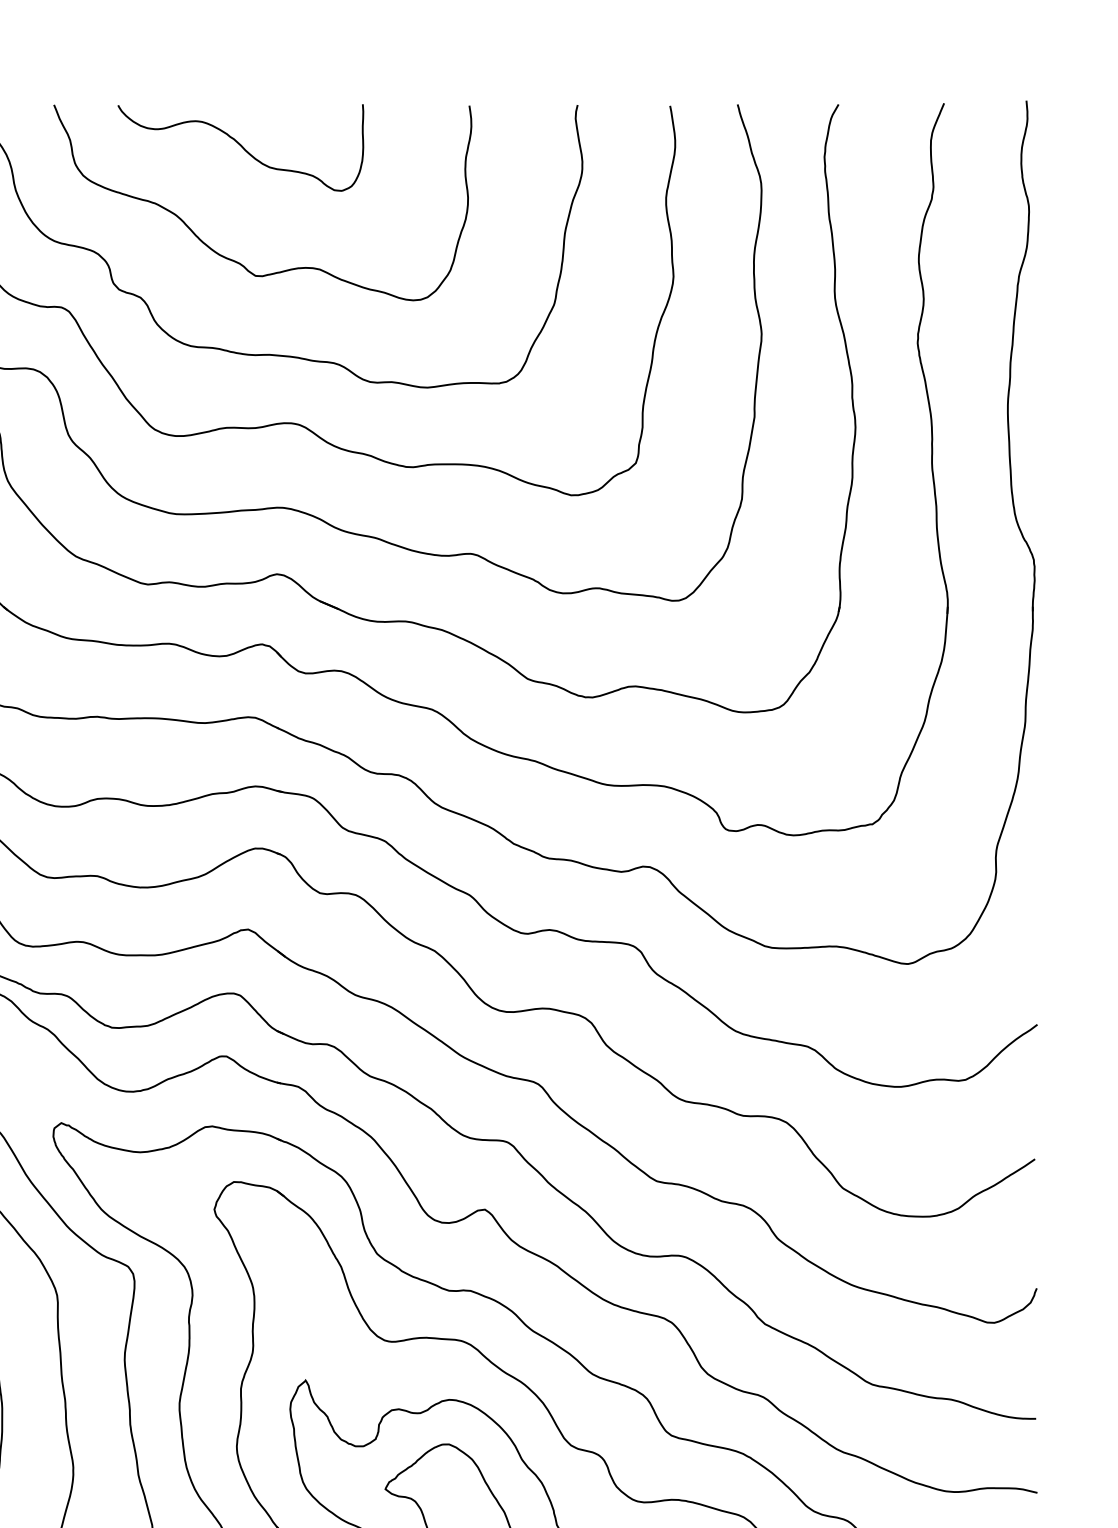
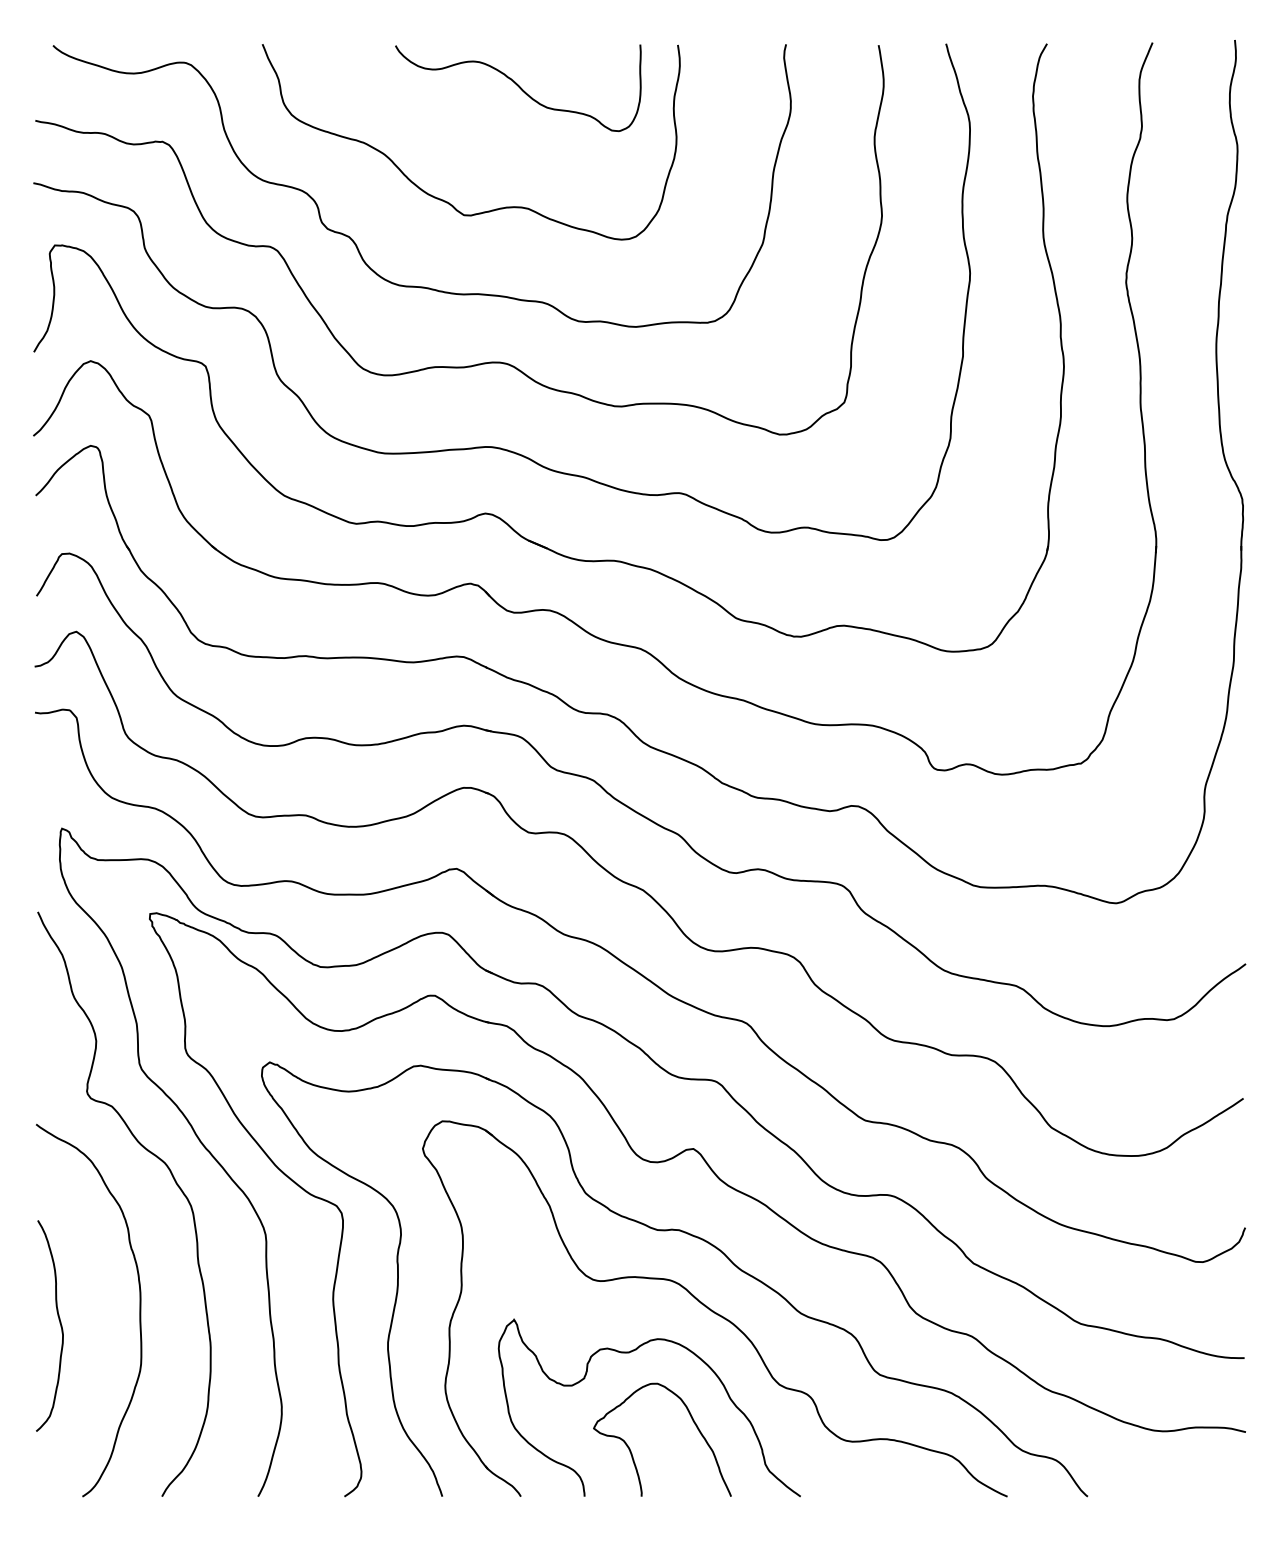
curve: (241, 147) -> (518, 87), moved

